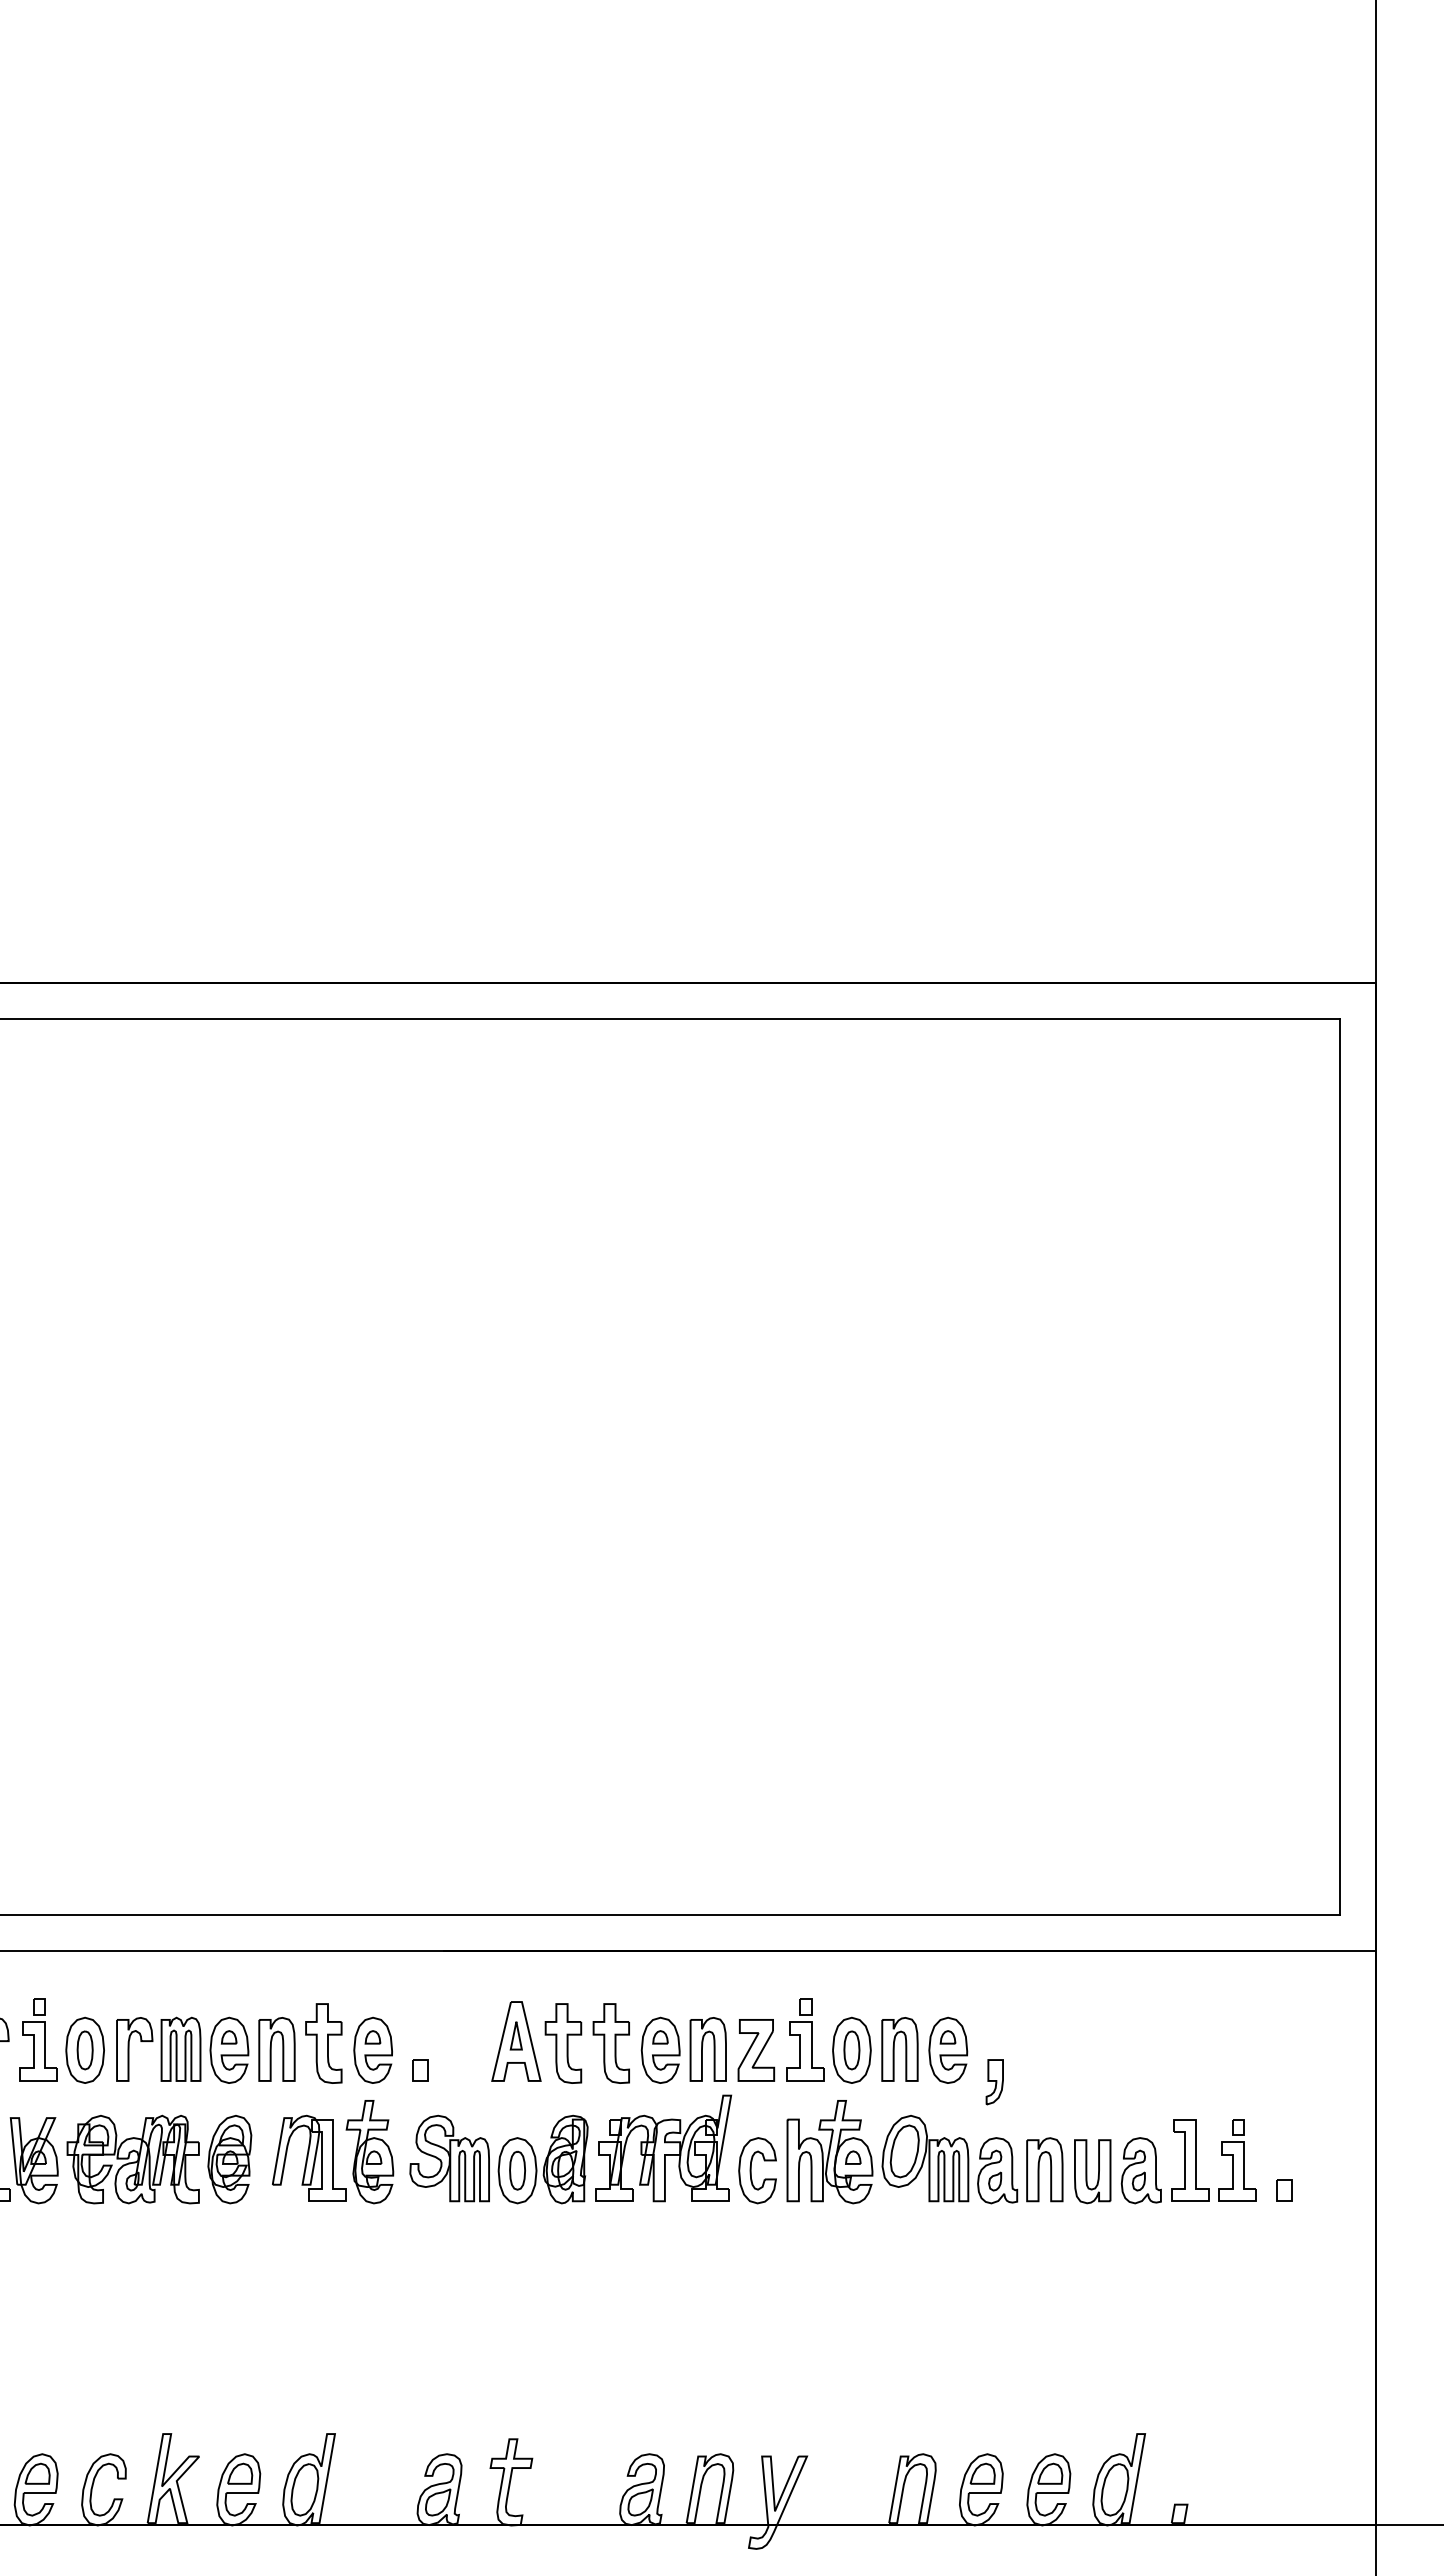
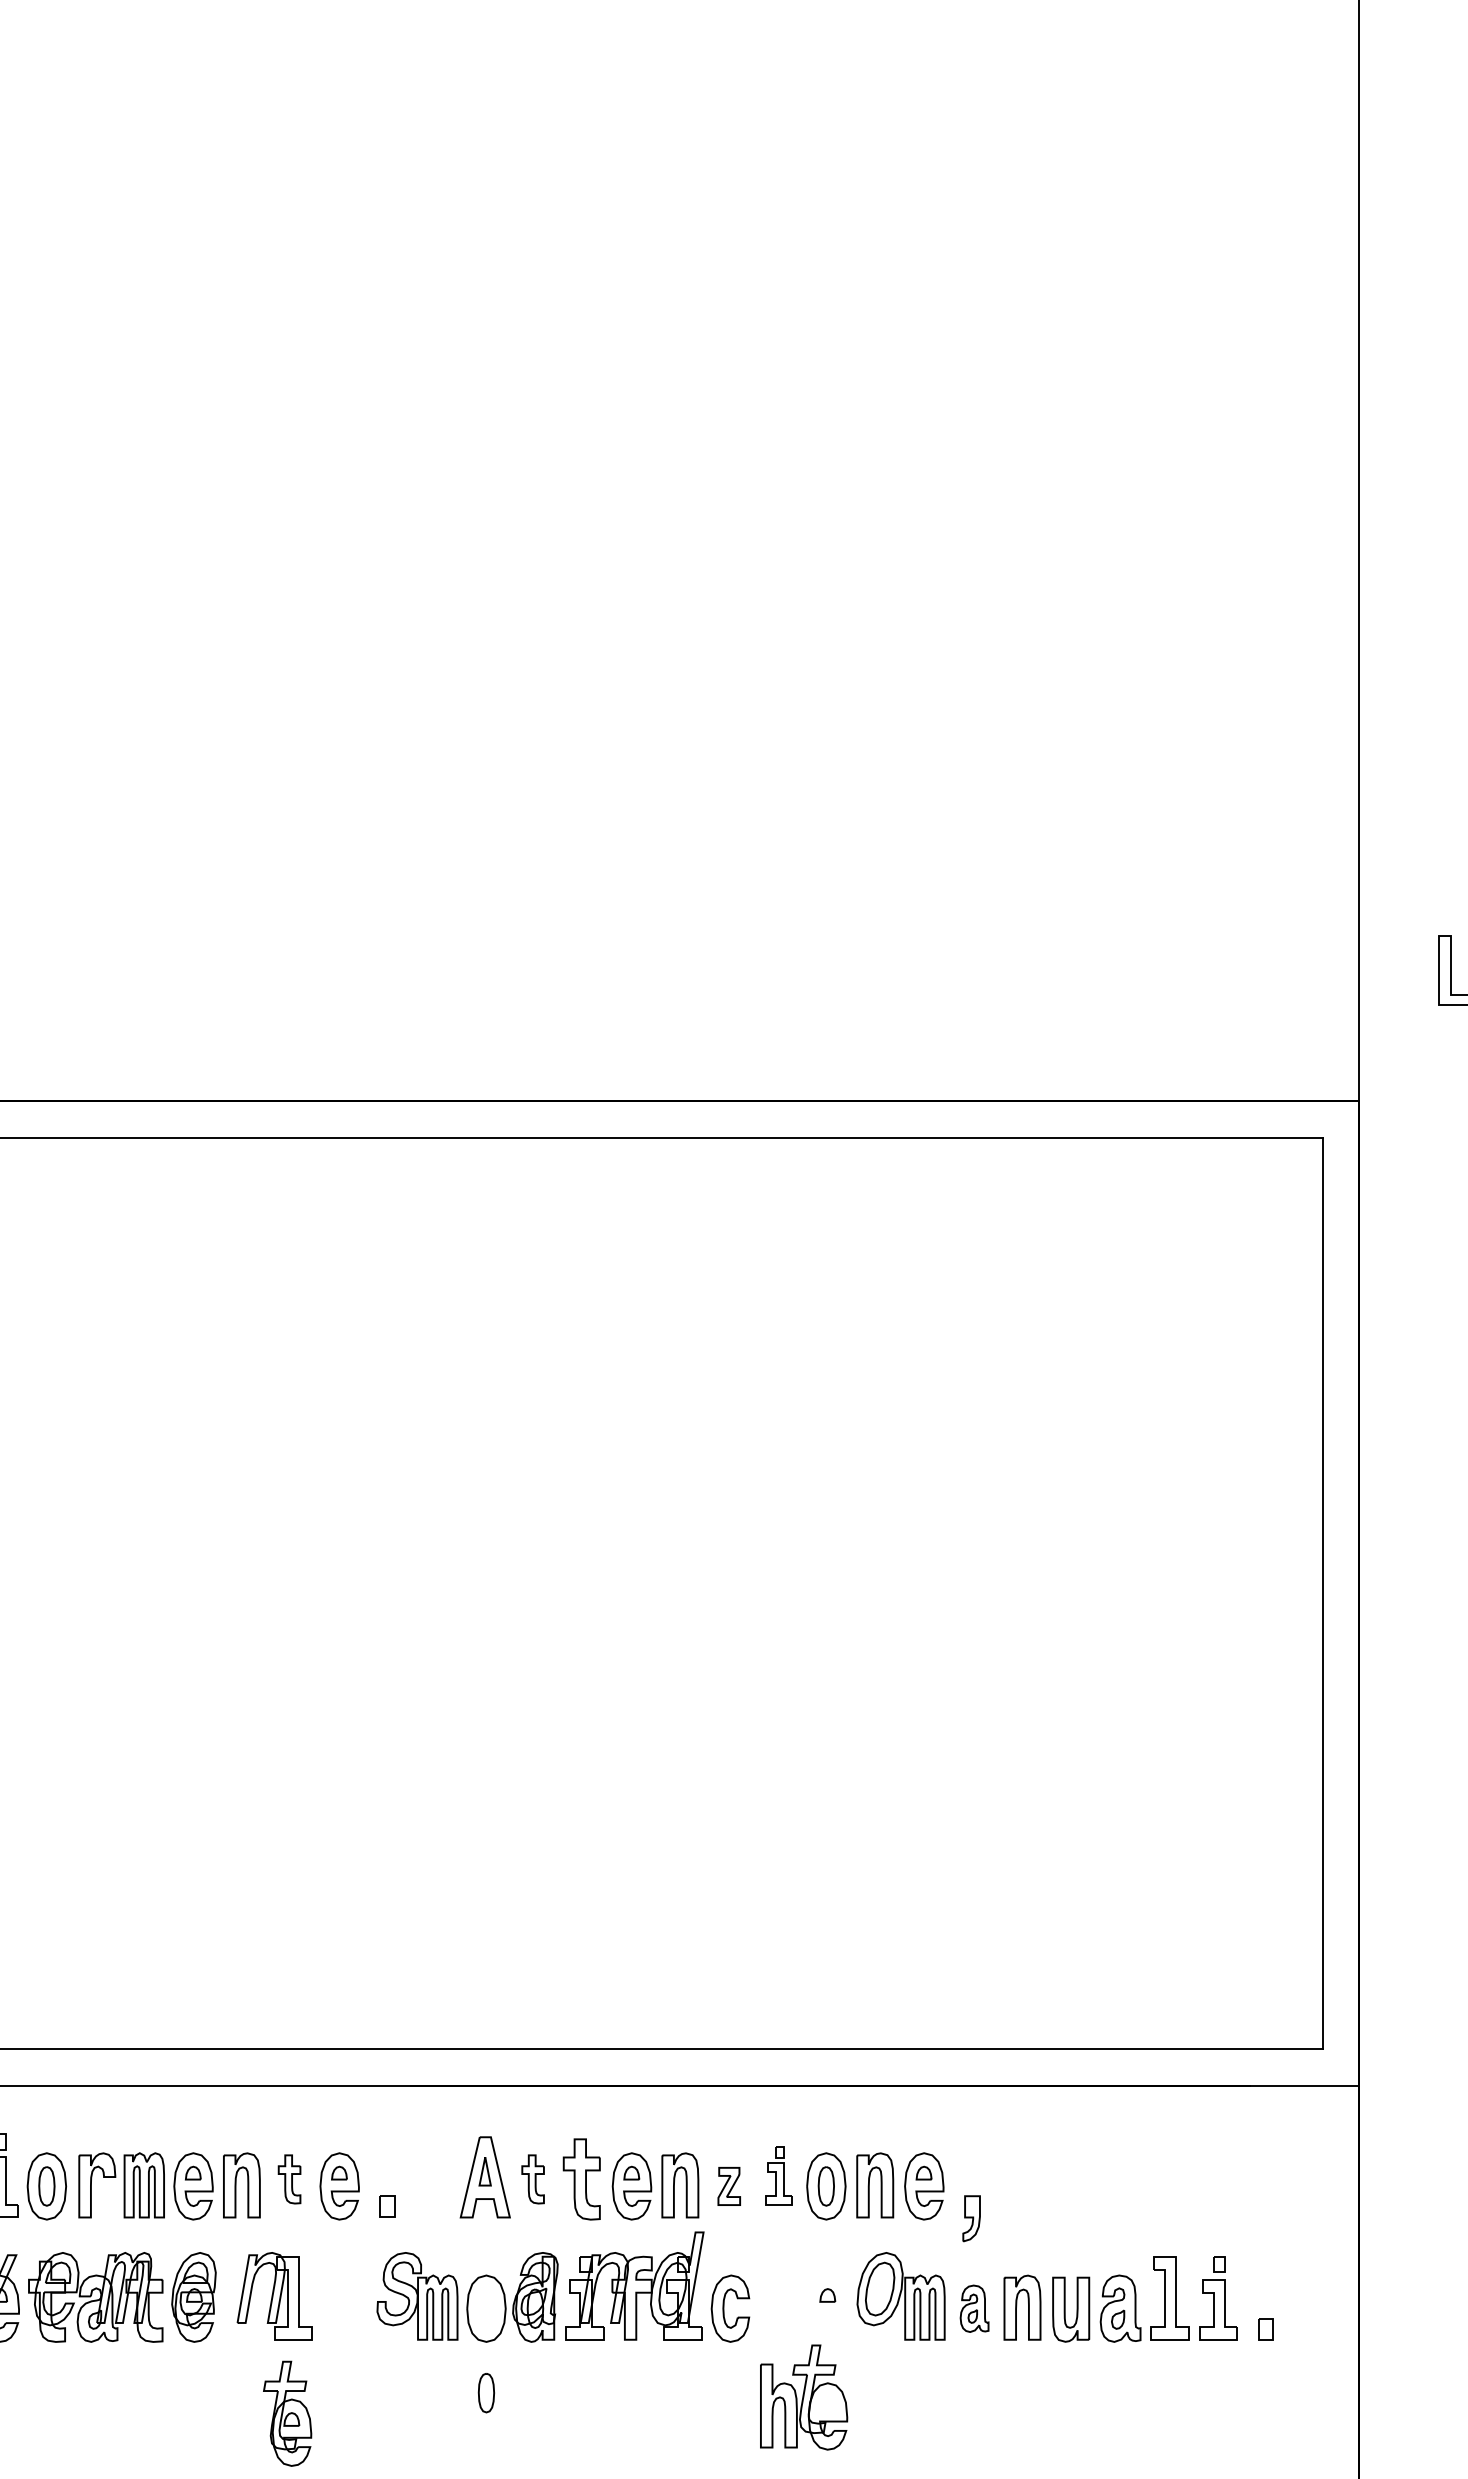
part: (805, 2039) -> (779, 2175), size x0.7
part: (323, 2043) -> (289, 2179), size x0.6
part: (563, 2043) -> (533, 2179), size x0.6
part: (756, 2050) -> (729, 2186), size x0.6
part: (369, 2152) -> (287, 2414), moved
part: (829, 2152) -> (803, 2397), moved
part: (517, 2170) -> (486, 2392), moved
part: (997, 2170) -> (974, 2308), size x0.7

